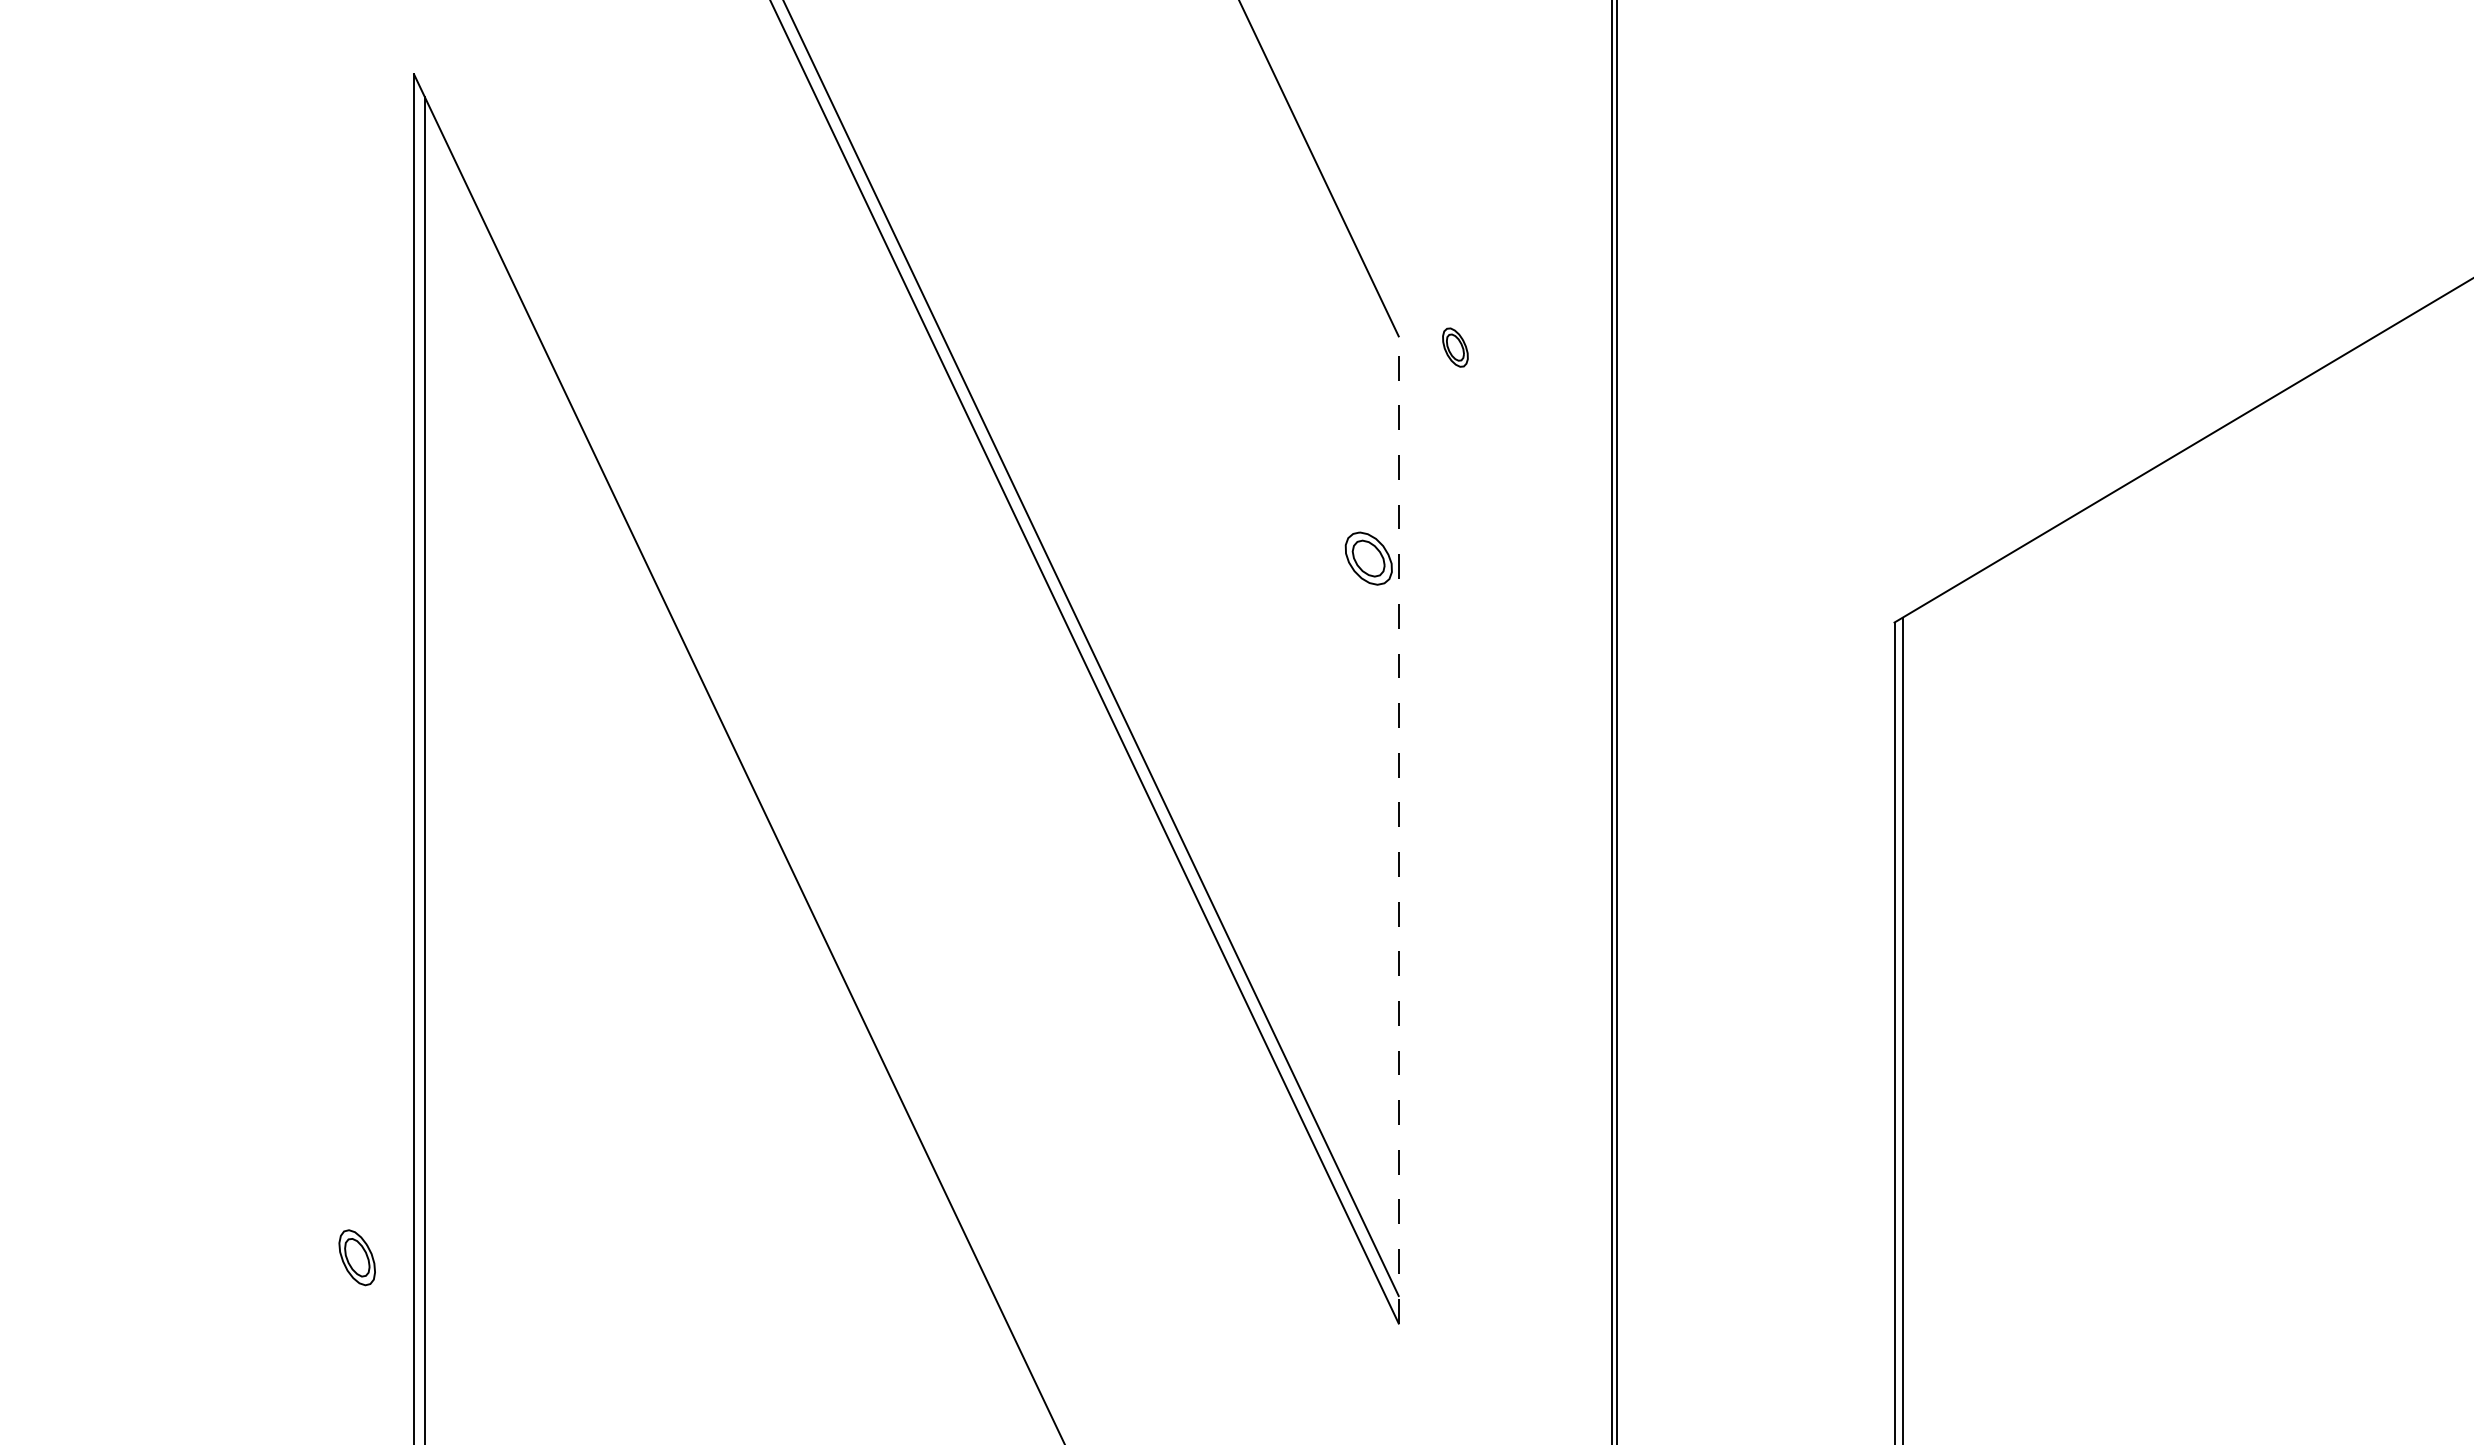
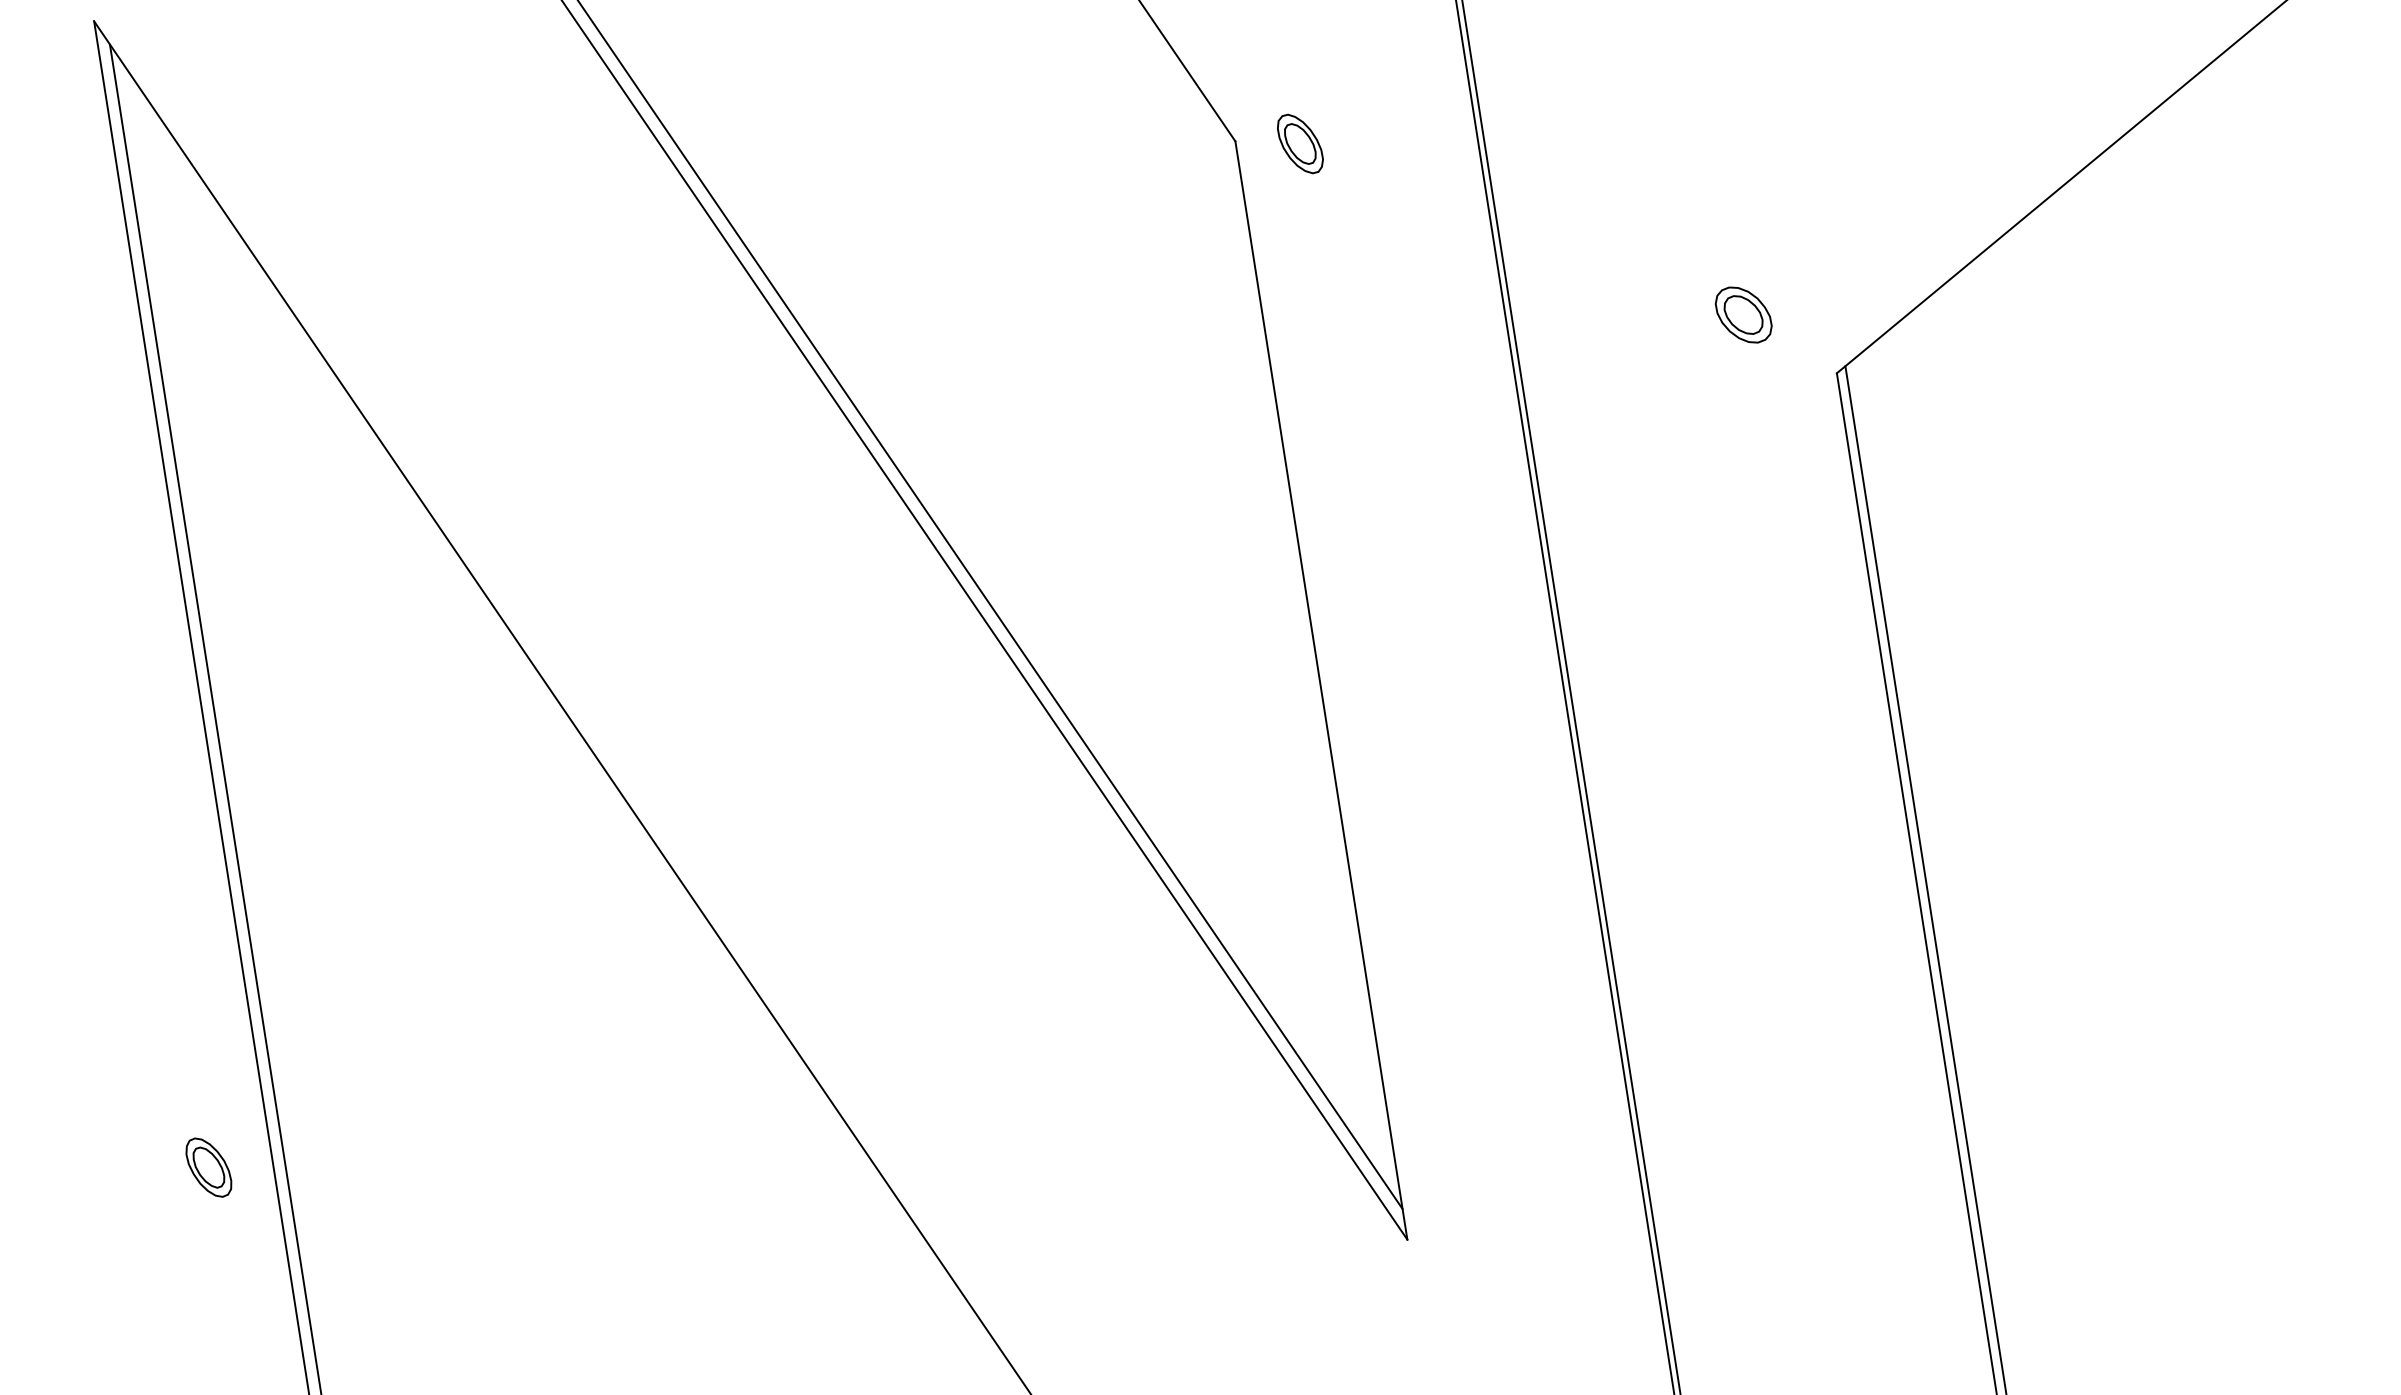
part: (1455, 347) -> (1300, 143), size x1.43
part: (1368, 558) -> (1743, 314), moved
line: (1398, 829) -> (1321, 690), dashed -> solid
part: (356, 1257) -> (208, 1167), moved

